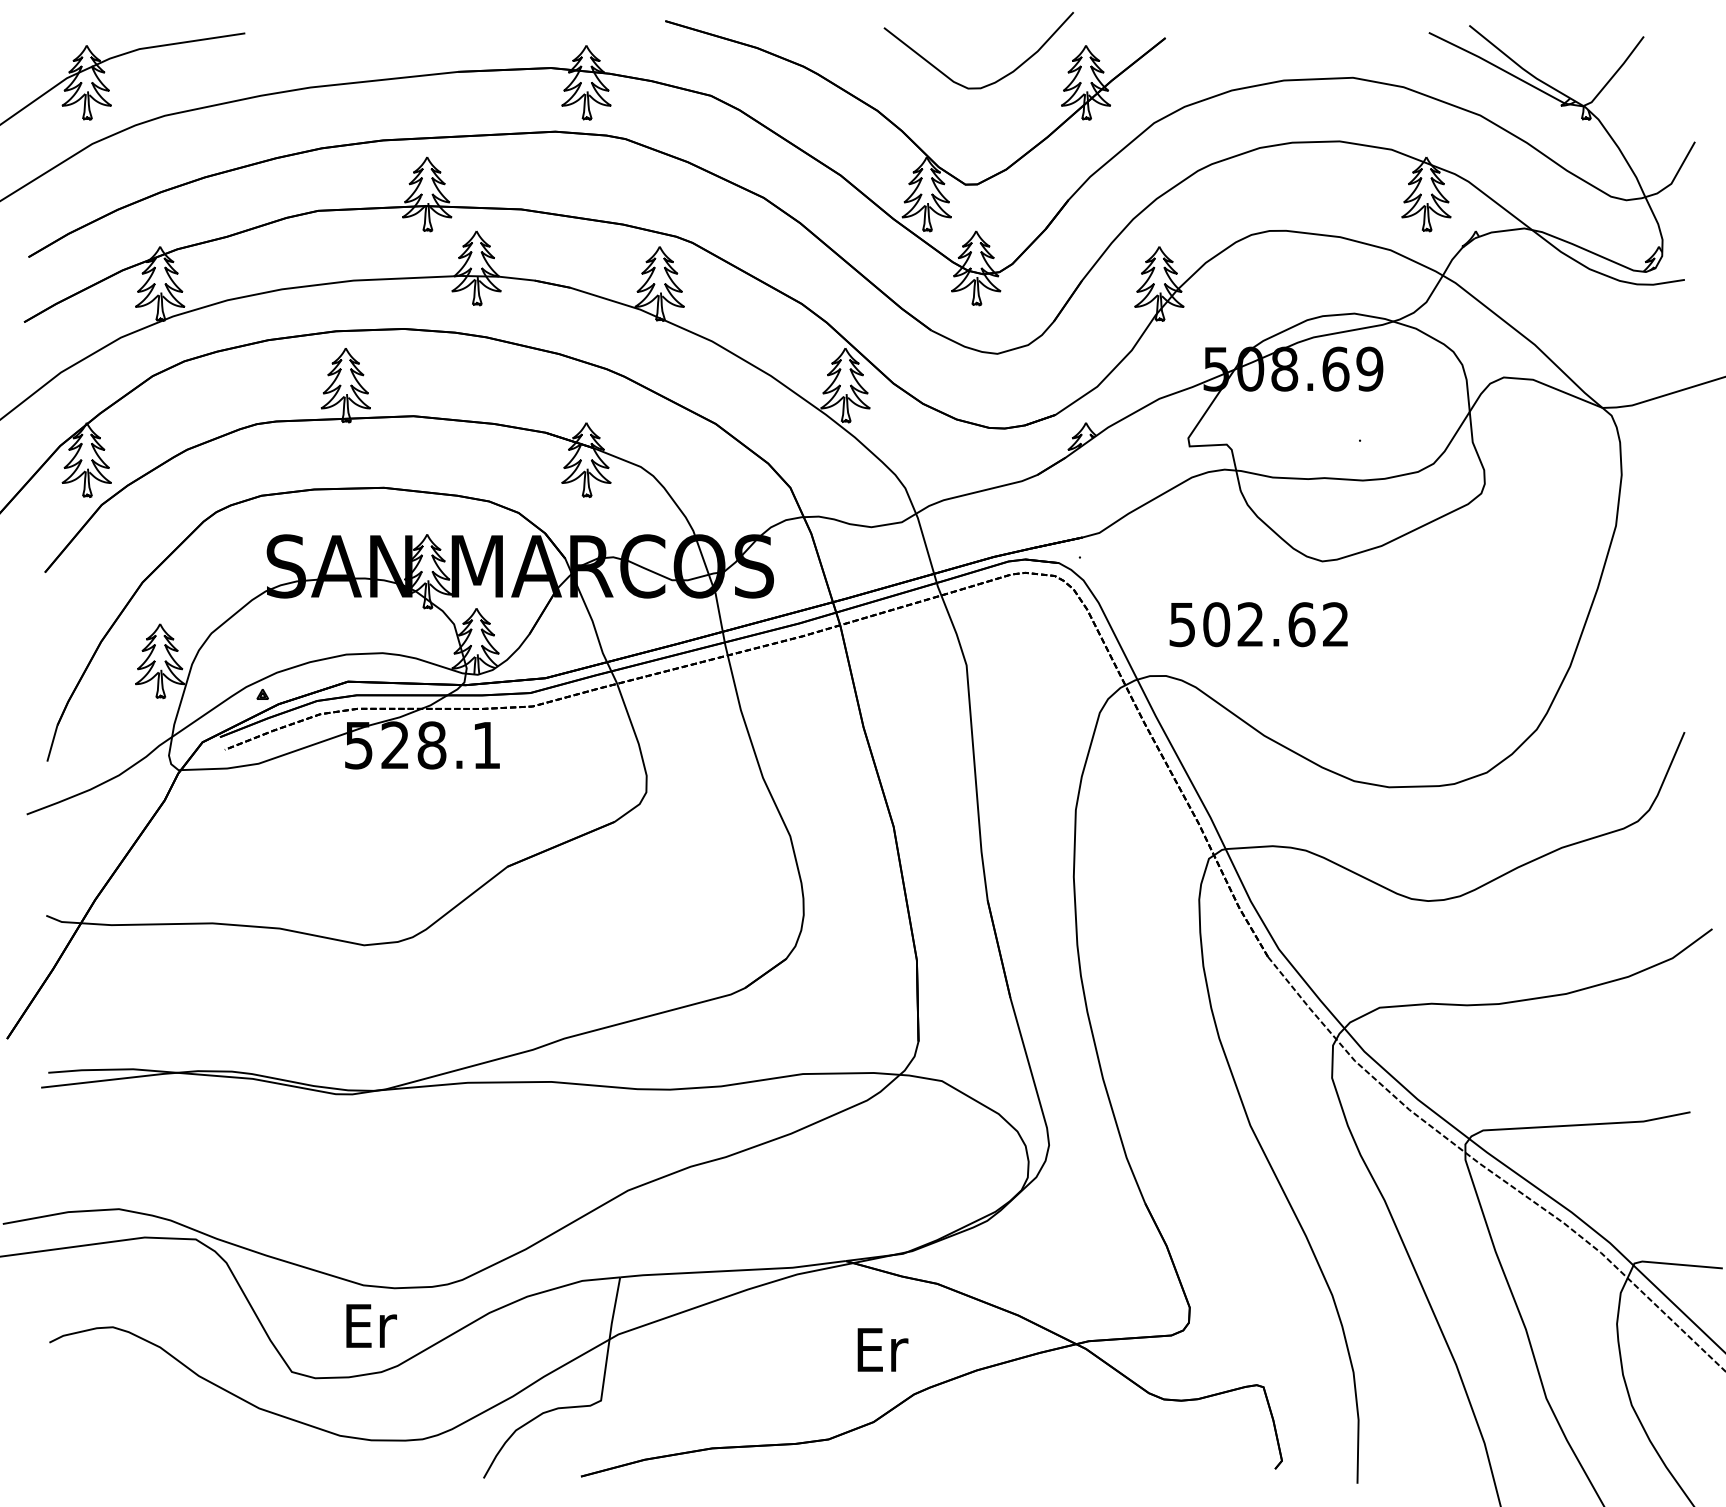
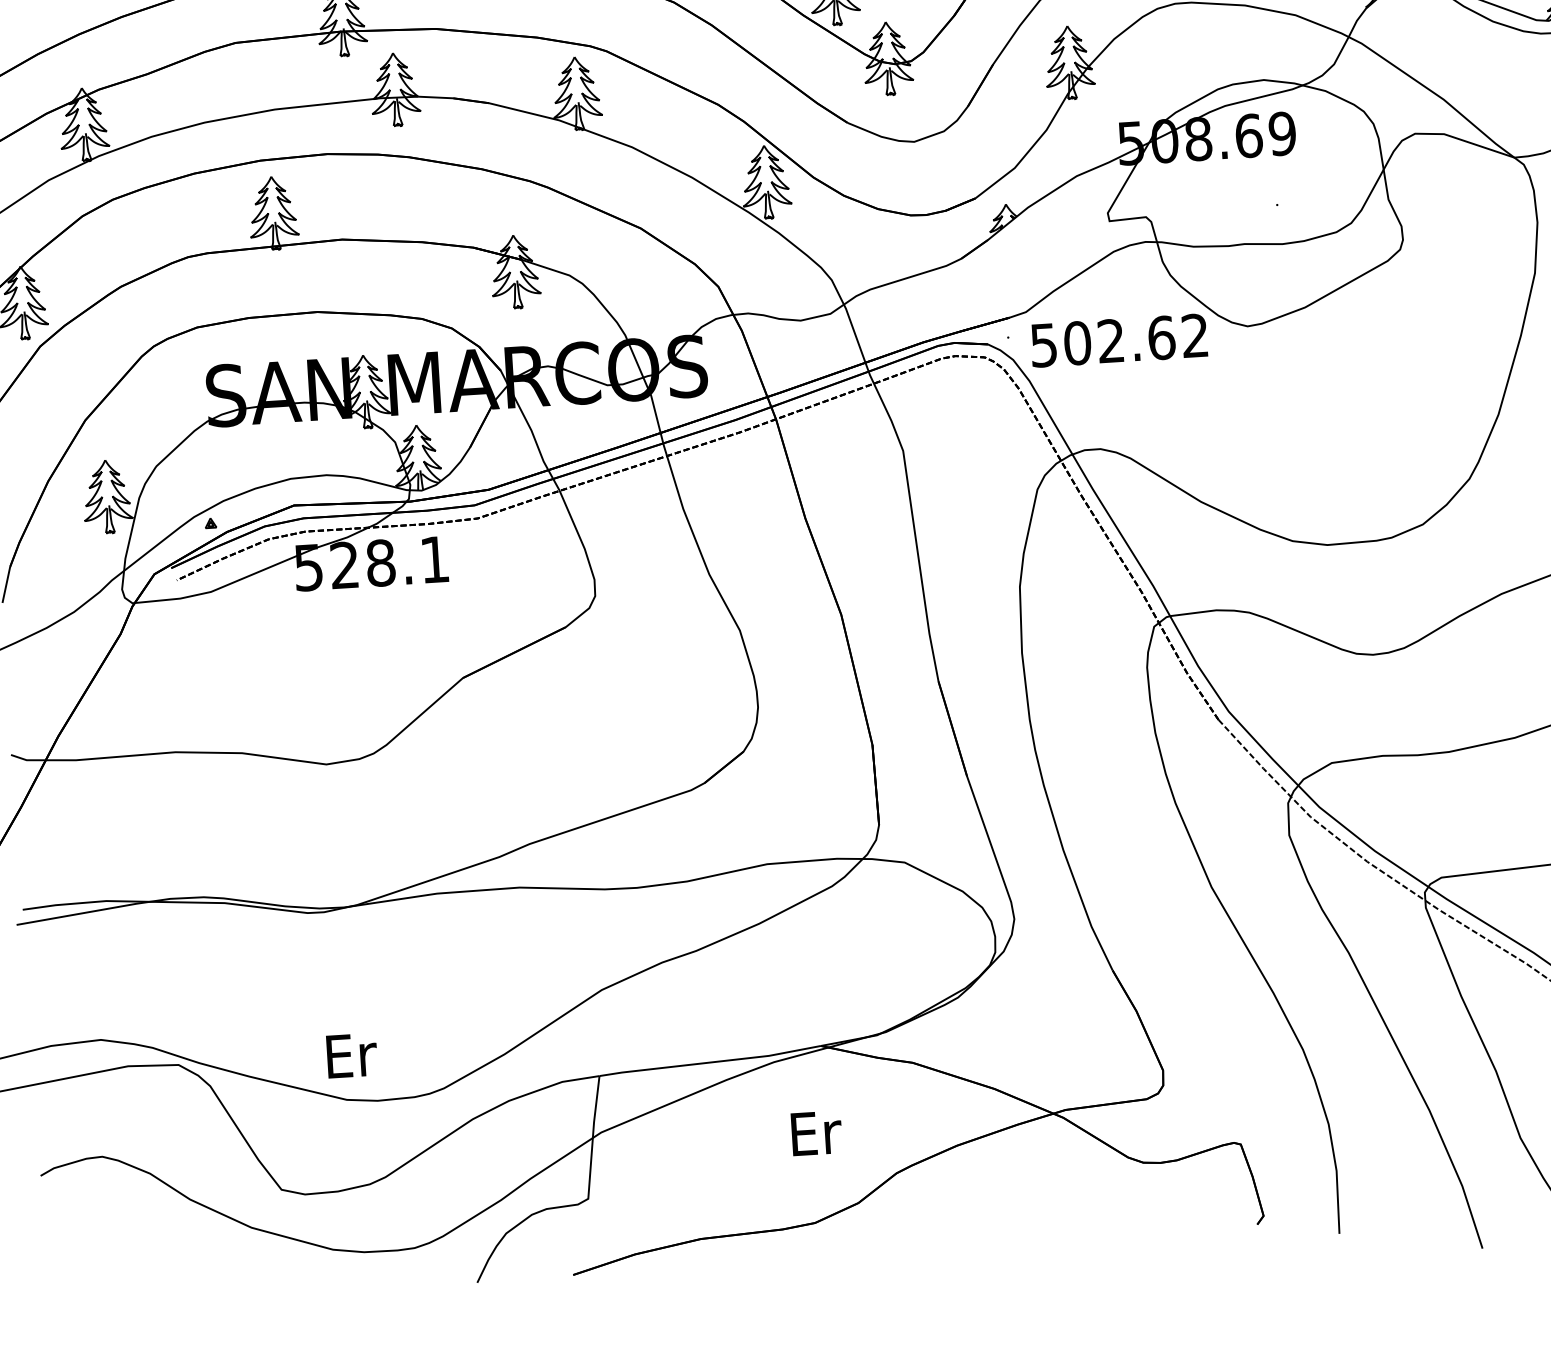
text: (1258, 624) -> (1118, 340), moved
text: (371, 1325) -> (351, 1055), moved
text: (882, 1349) -> (816, 1132), moved

